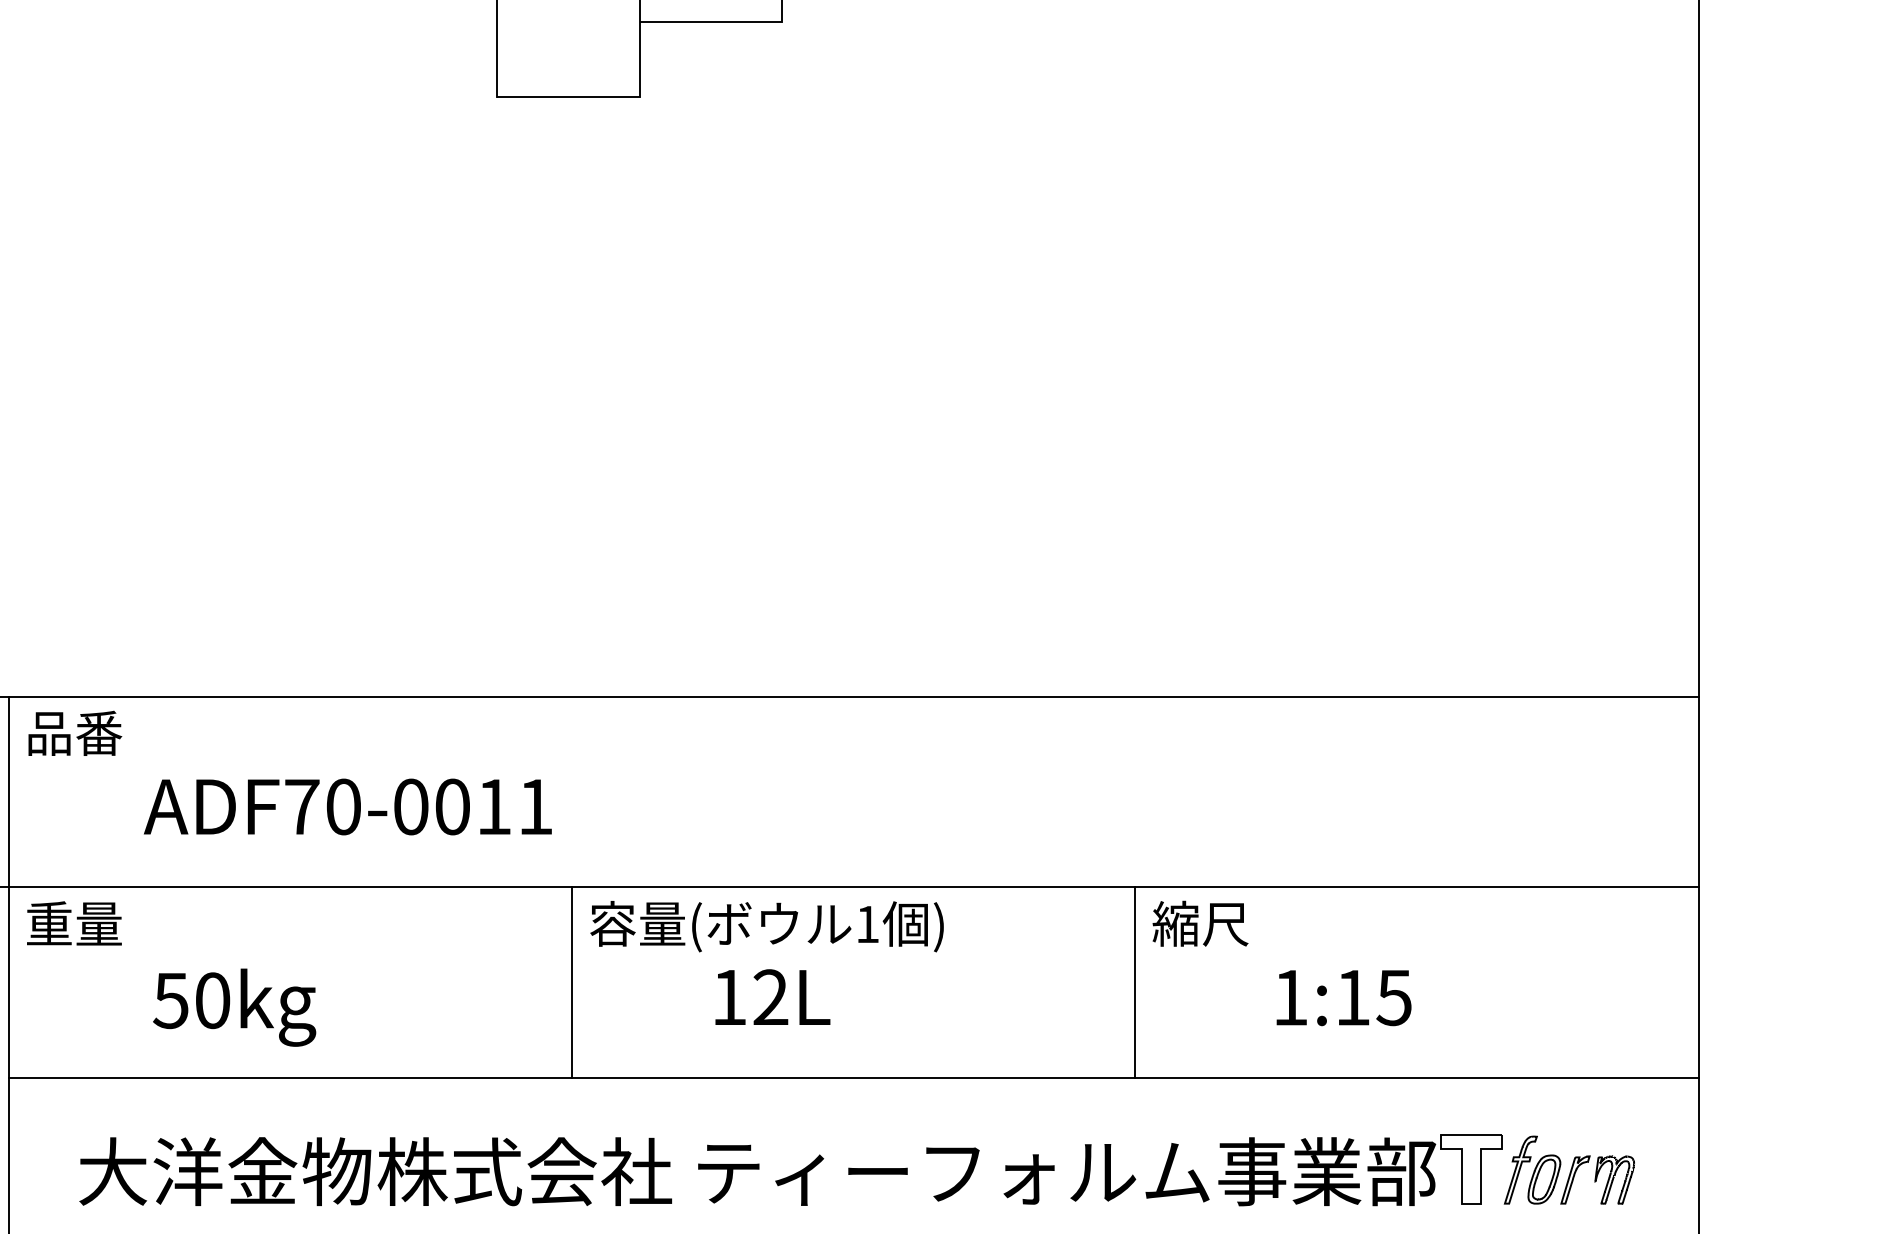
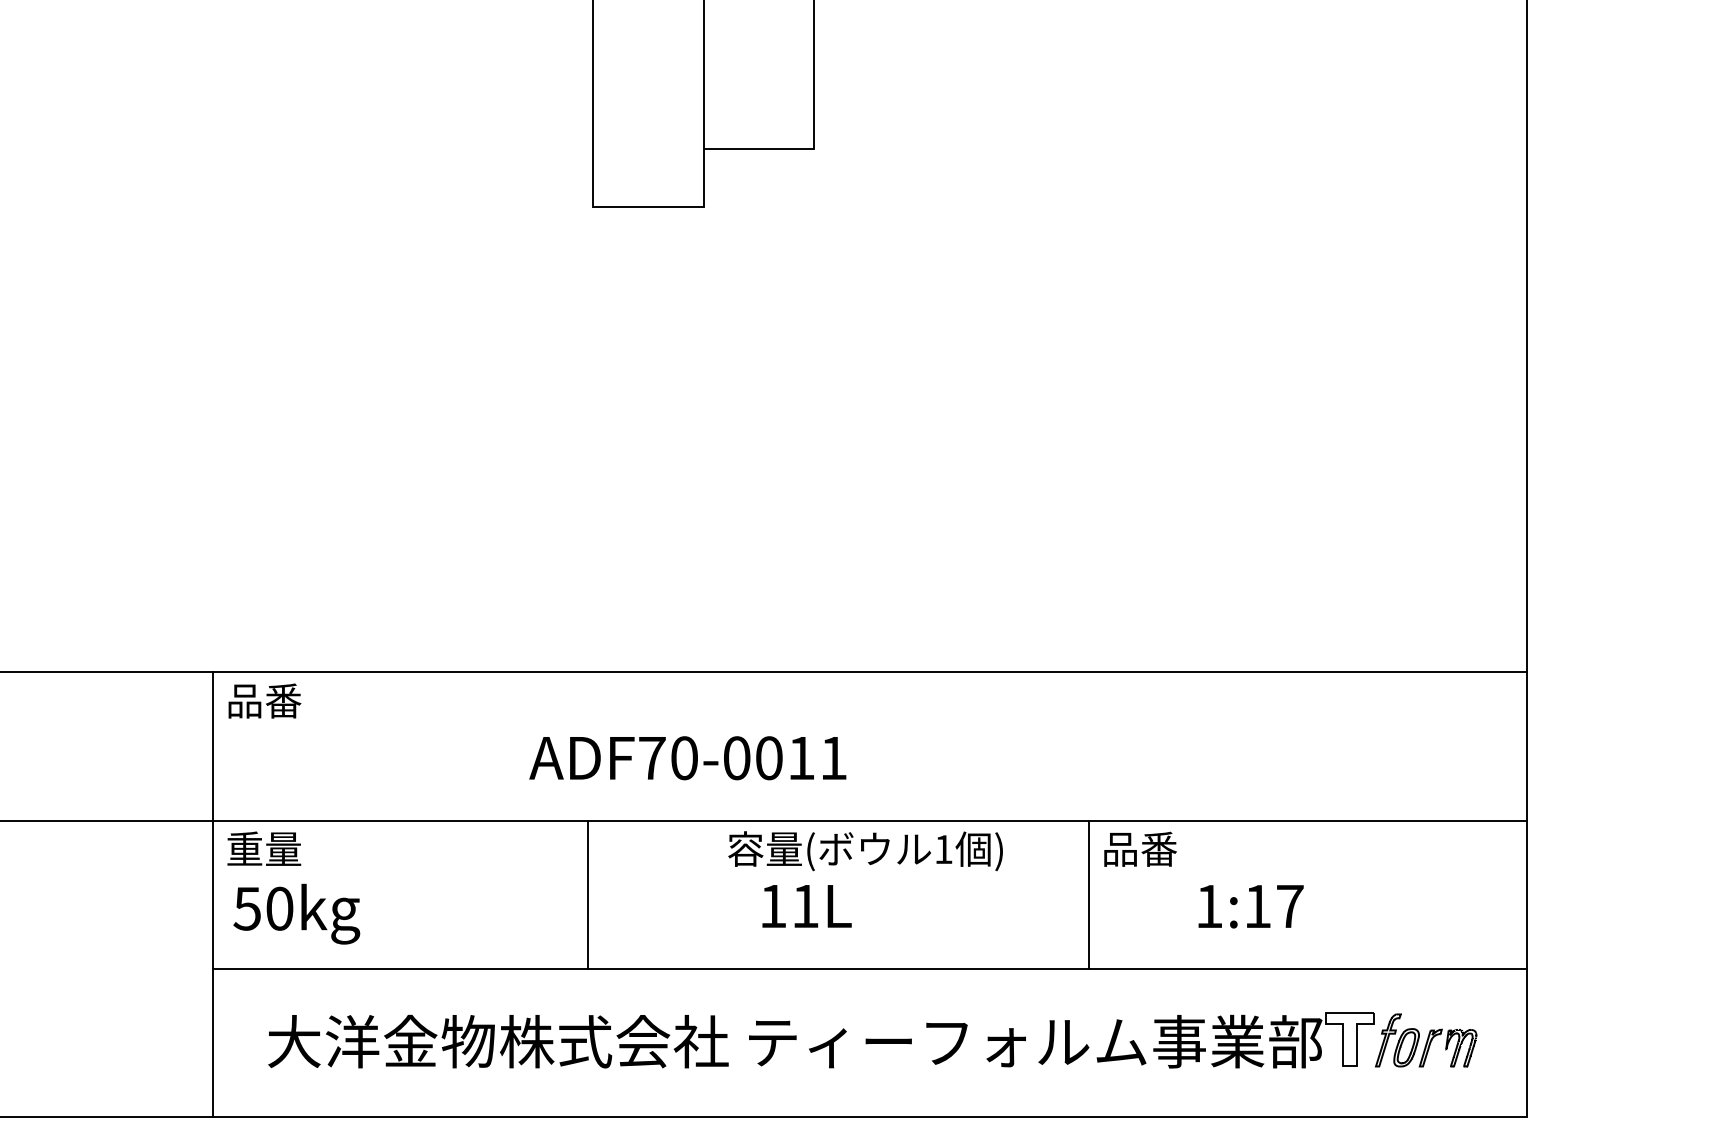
text: (347, 807) -> (687, 758), moved
text: (1200, 923) -> (1139, 848), 縮尺 -> 品番
text: (766, 926) -> (865, 851), moved
line: (572, 982) -> (588, 894), moved
text: (770, 996) -> (805, 905), 12L -> 11L
text: (1393, 997) -> (1289, 906), 1:15 -> 1:17
text: (234, 1006) -> (296, 913), moved

